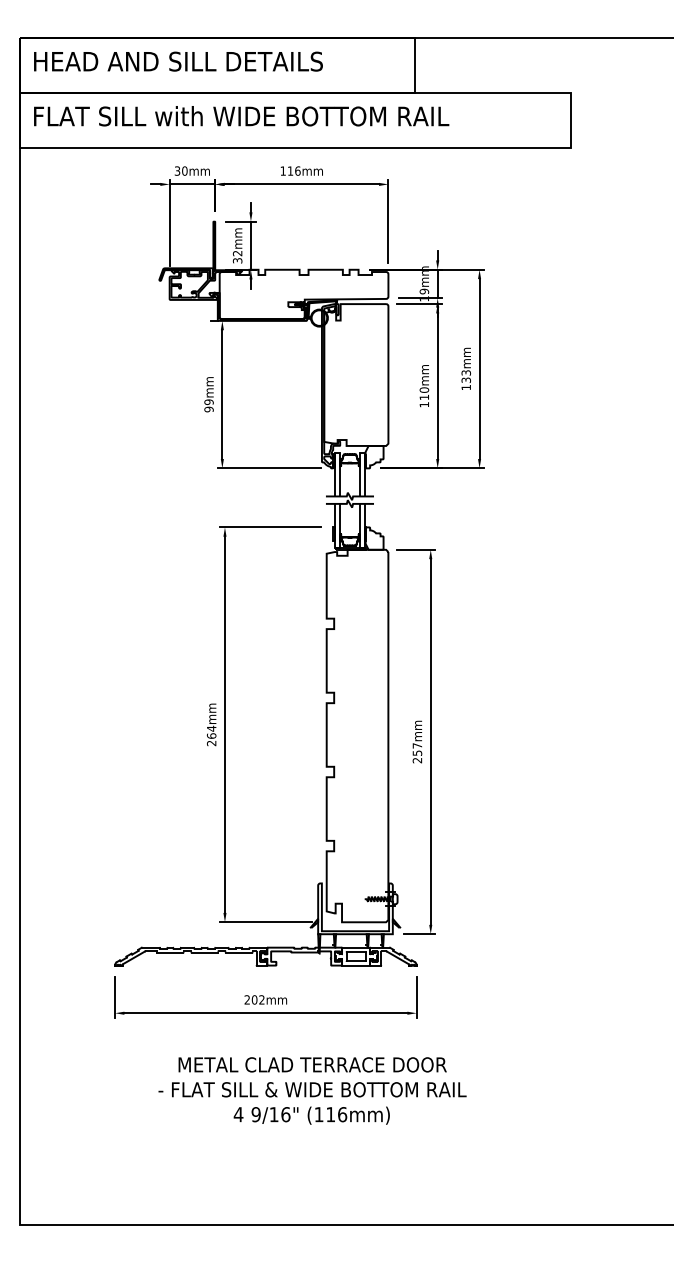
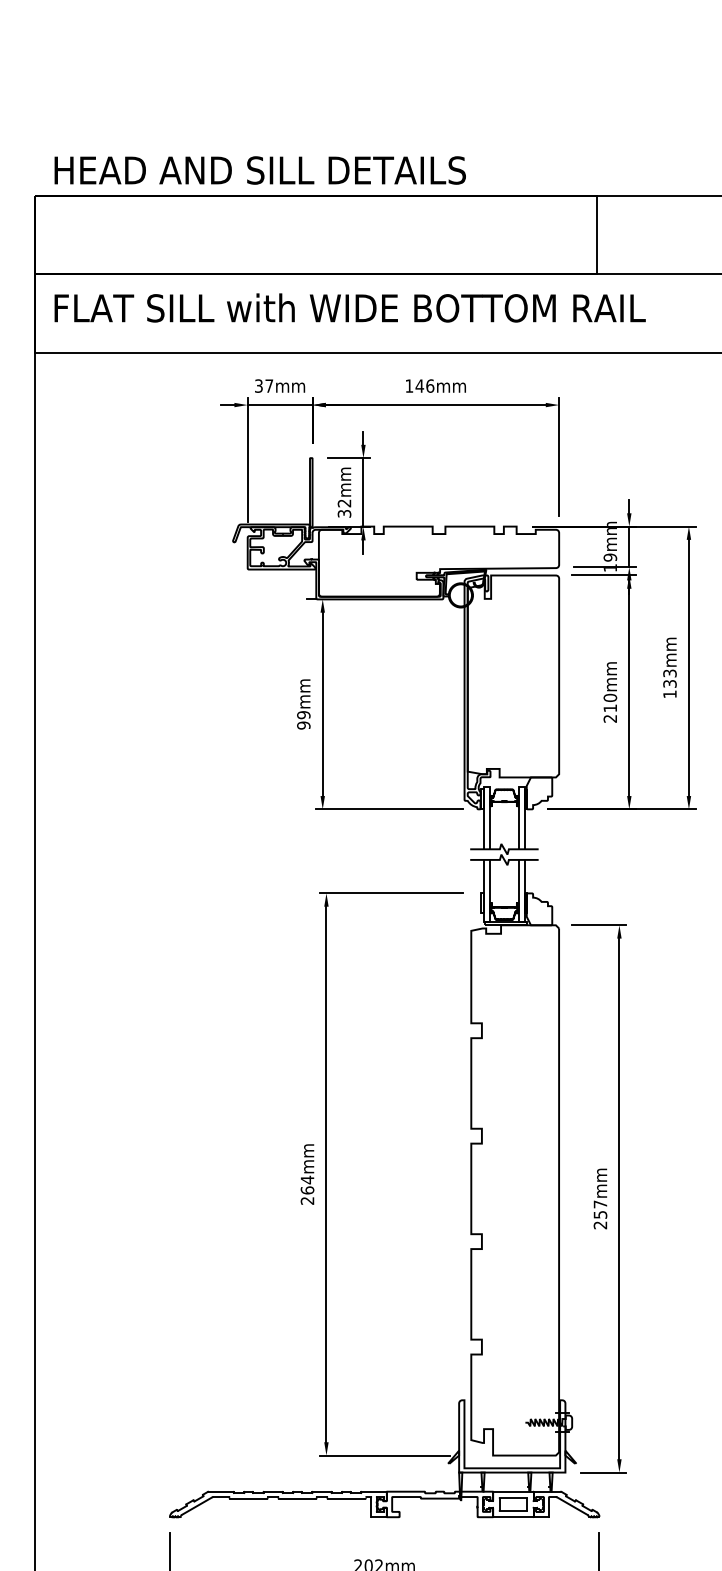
text: (178, 61) -> (260, 170), moved
text: (184, 170) -> (268, 385), 30mm -> 37mm
text: (290, 170) -> (419, 385), 116mm -> 146mm
text: (423, 404) -> (609, 718), 110mm -> 210mm

